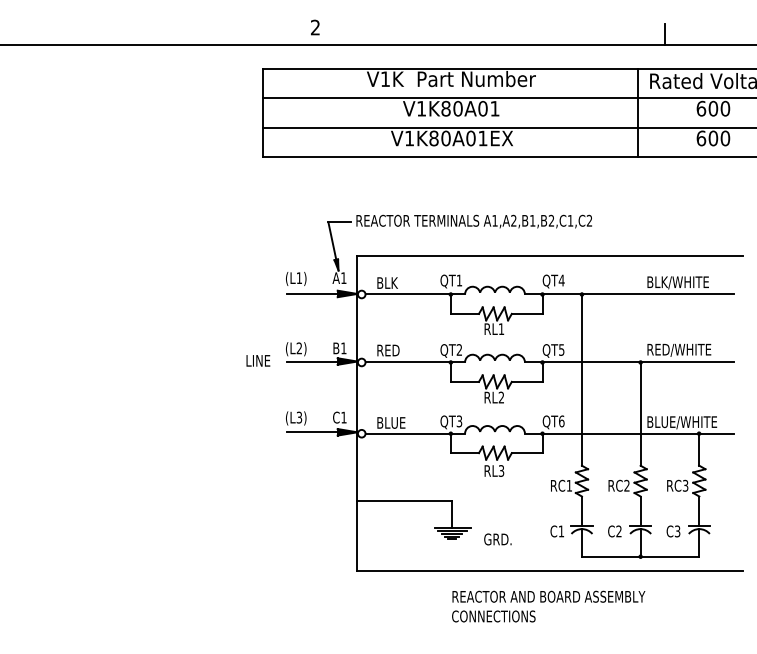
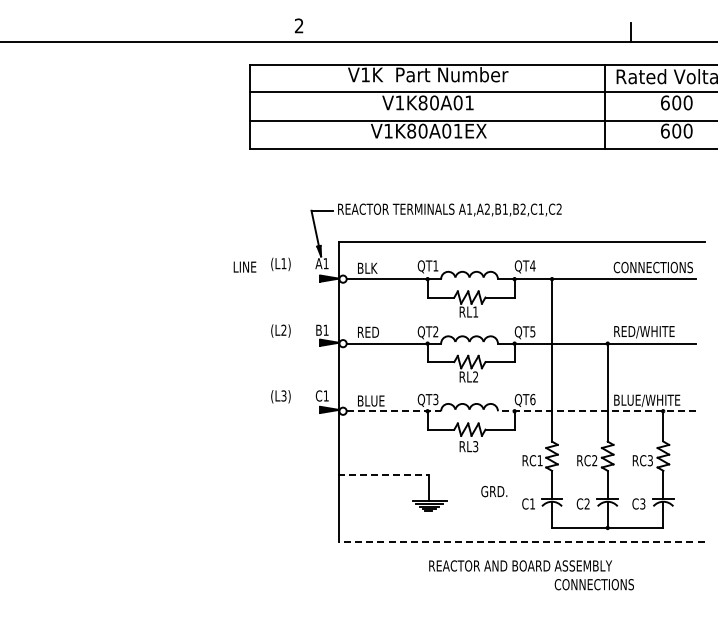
text: (687, 282) -> (652, 267), BLK/WHITE -> CONNECTIONS
line: (312, 293) -> (296, 278), removed
text: (257, 360) -> (244, 266), moved
line: (312, 361) -> (296, 342), removed
line: (312, 431) -> (296, 409), removed
line: (415, 433) -> (394, 411), solid -> dashed
line: (628, 433) -> (596, 411), solid -> dashed
line: (404, 501) -> (383, 475), solid -> dashed
text: (498, 539) -> (494, 491), moved
line: (549, 571) -> (521, 541), solid -> dashed
text: (492, 616) -> (593, 584), moved

